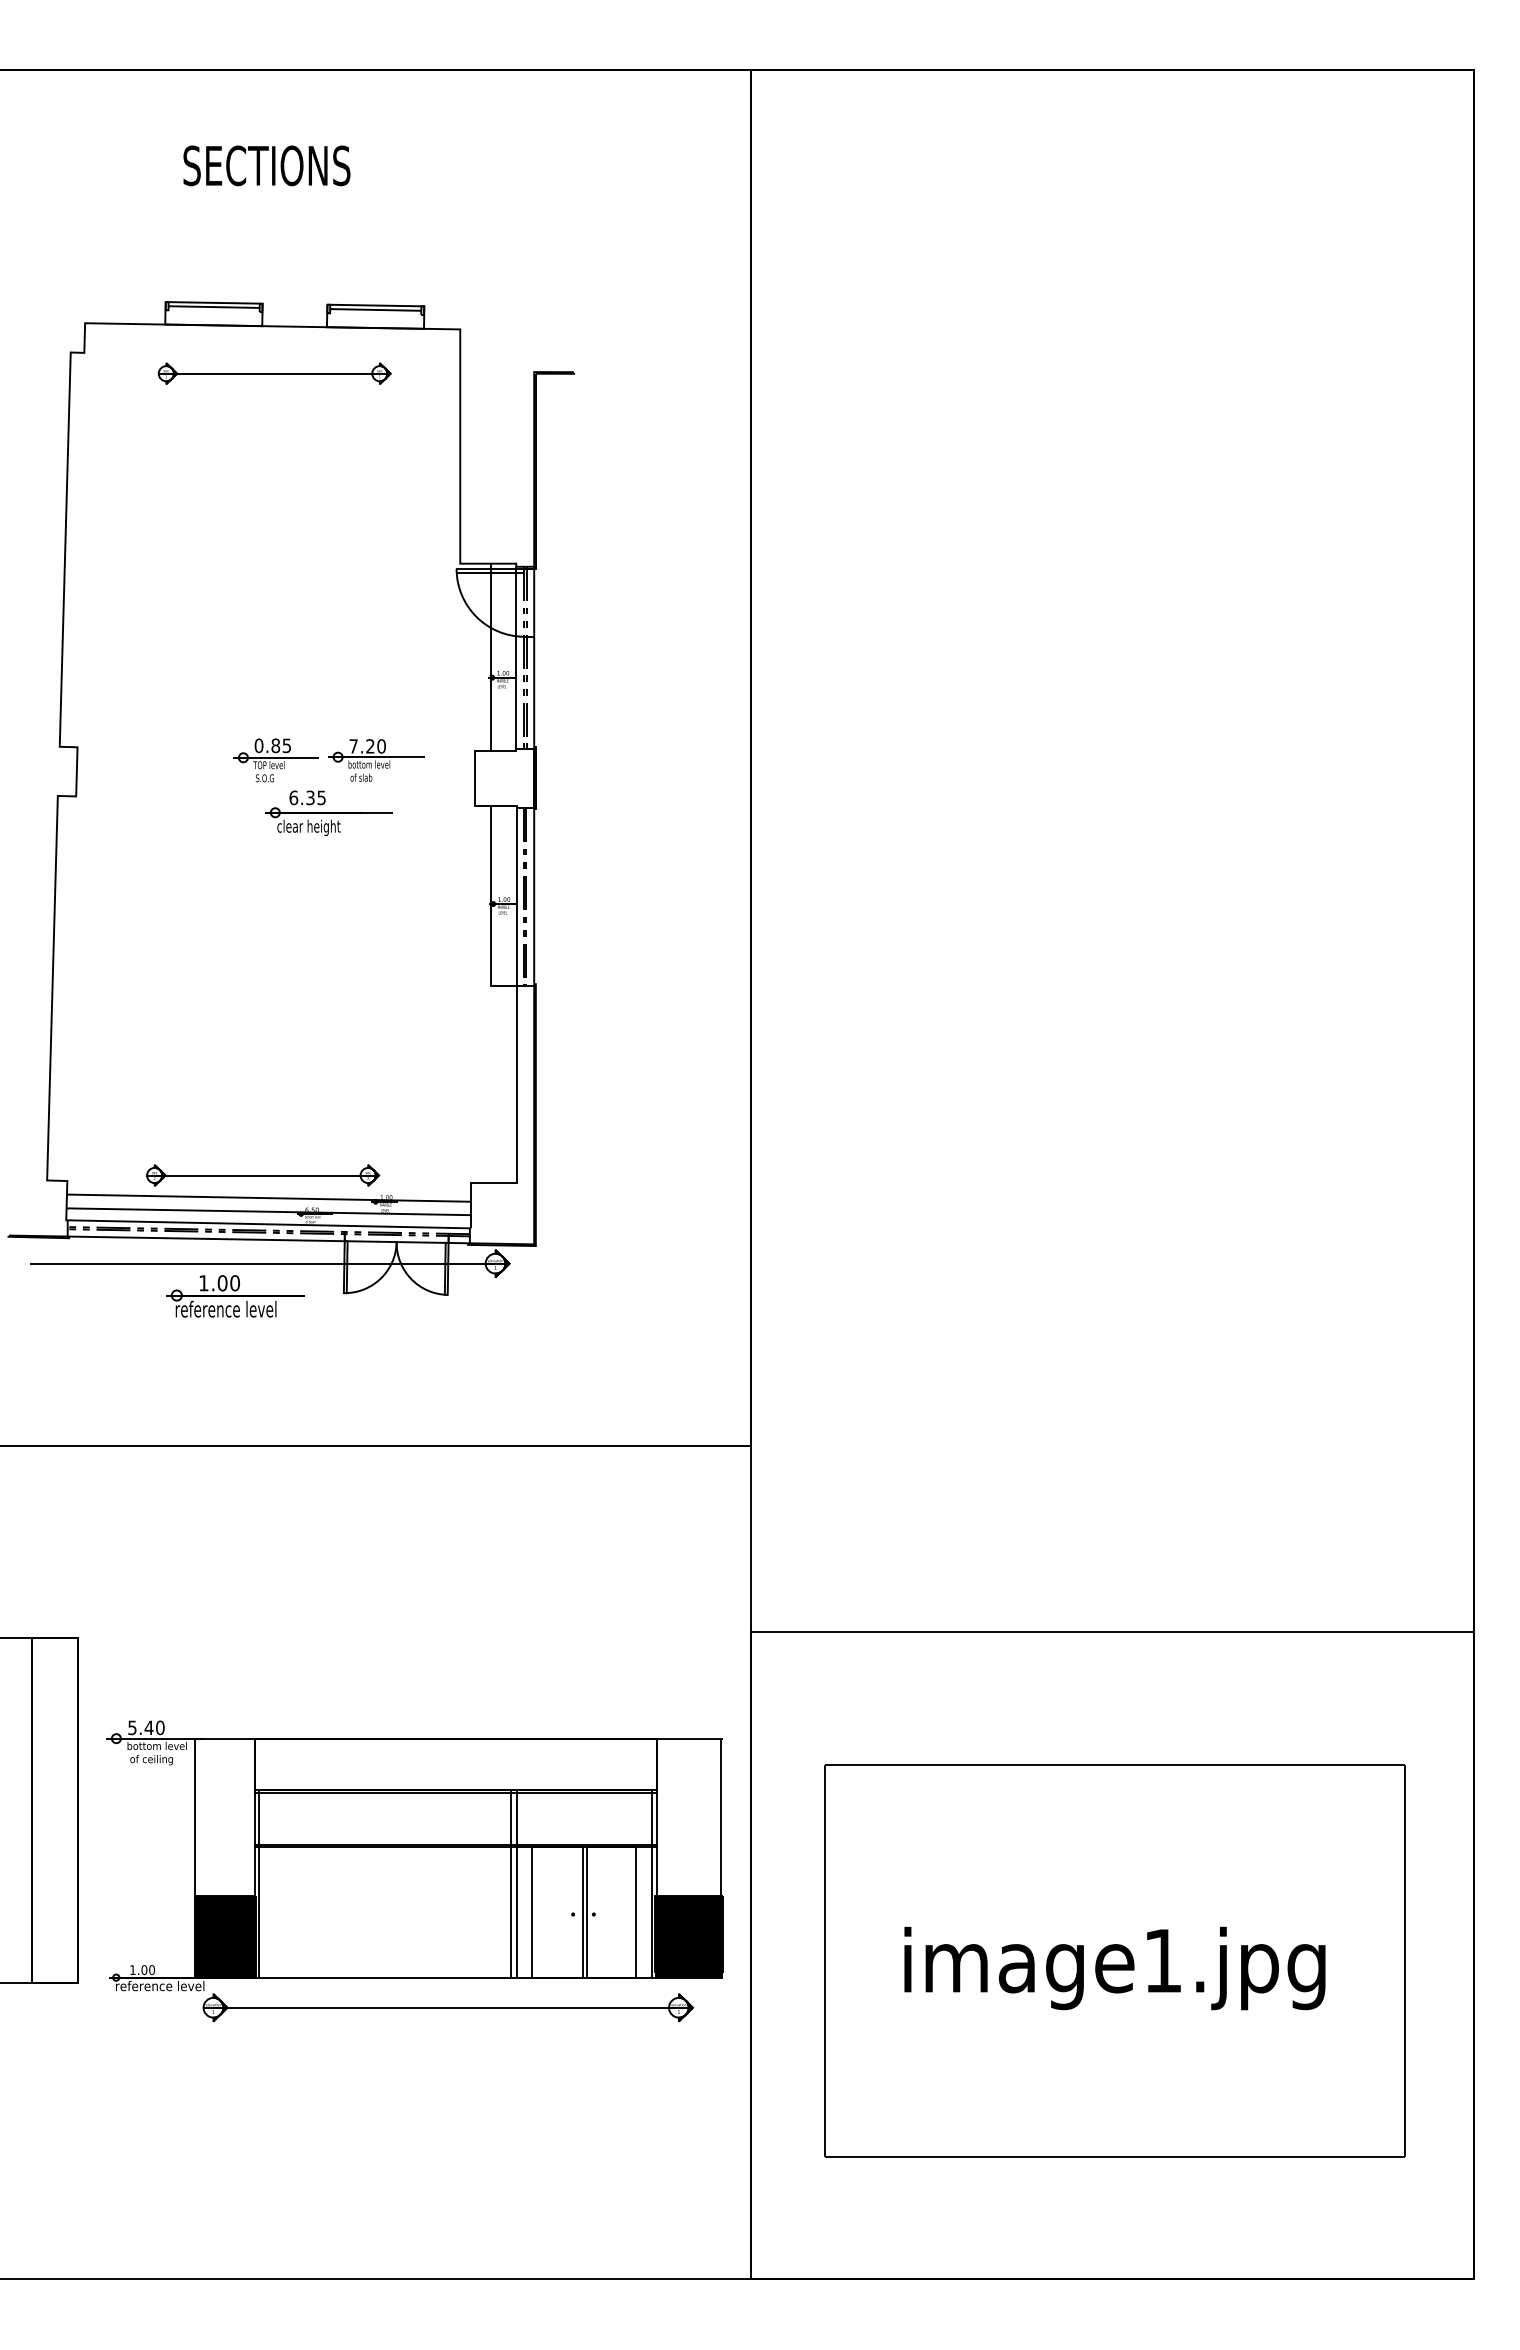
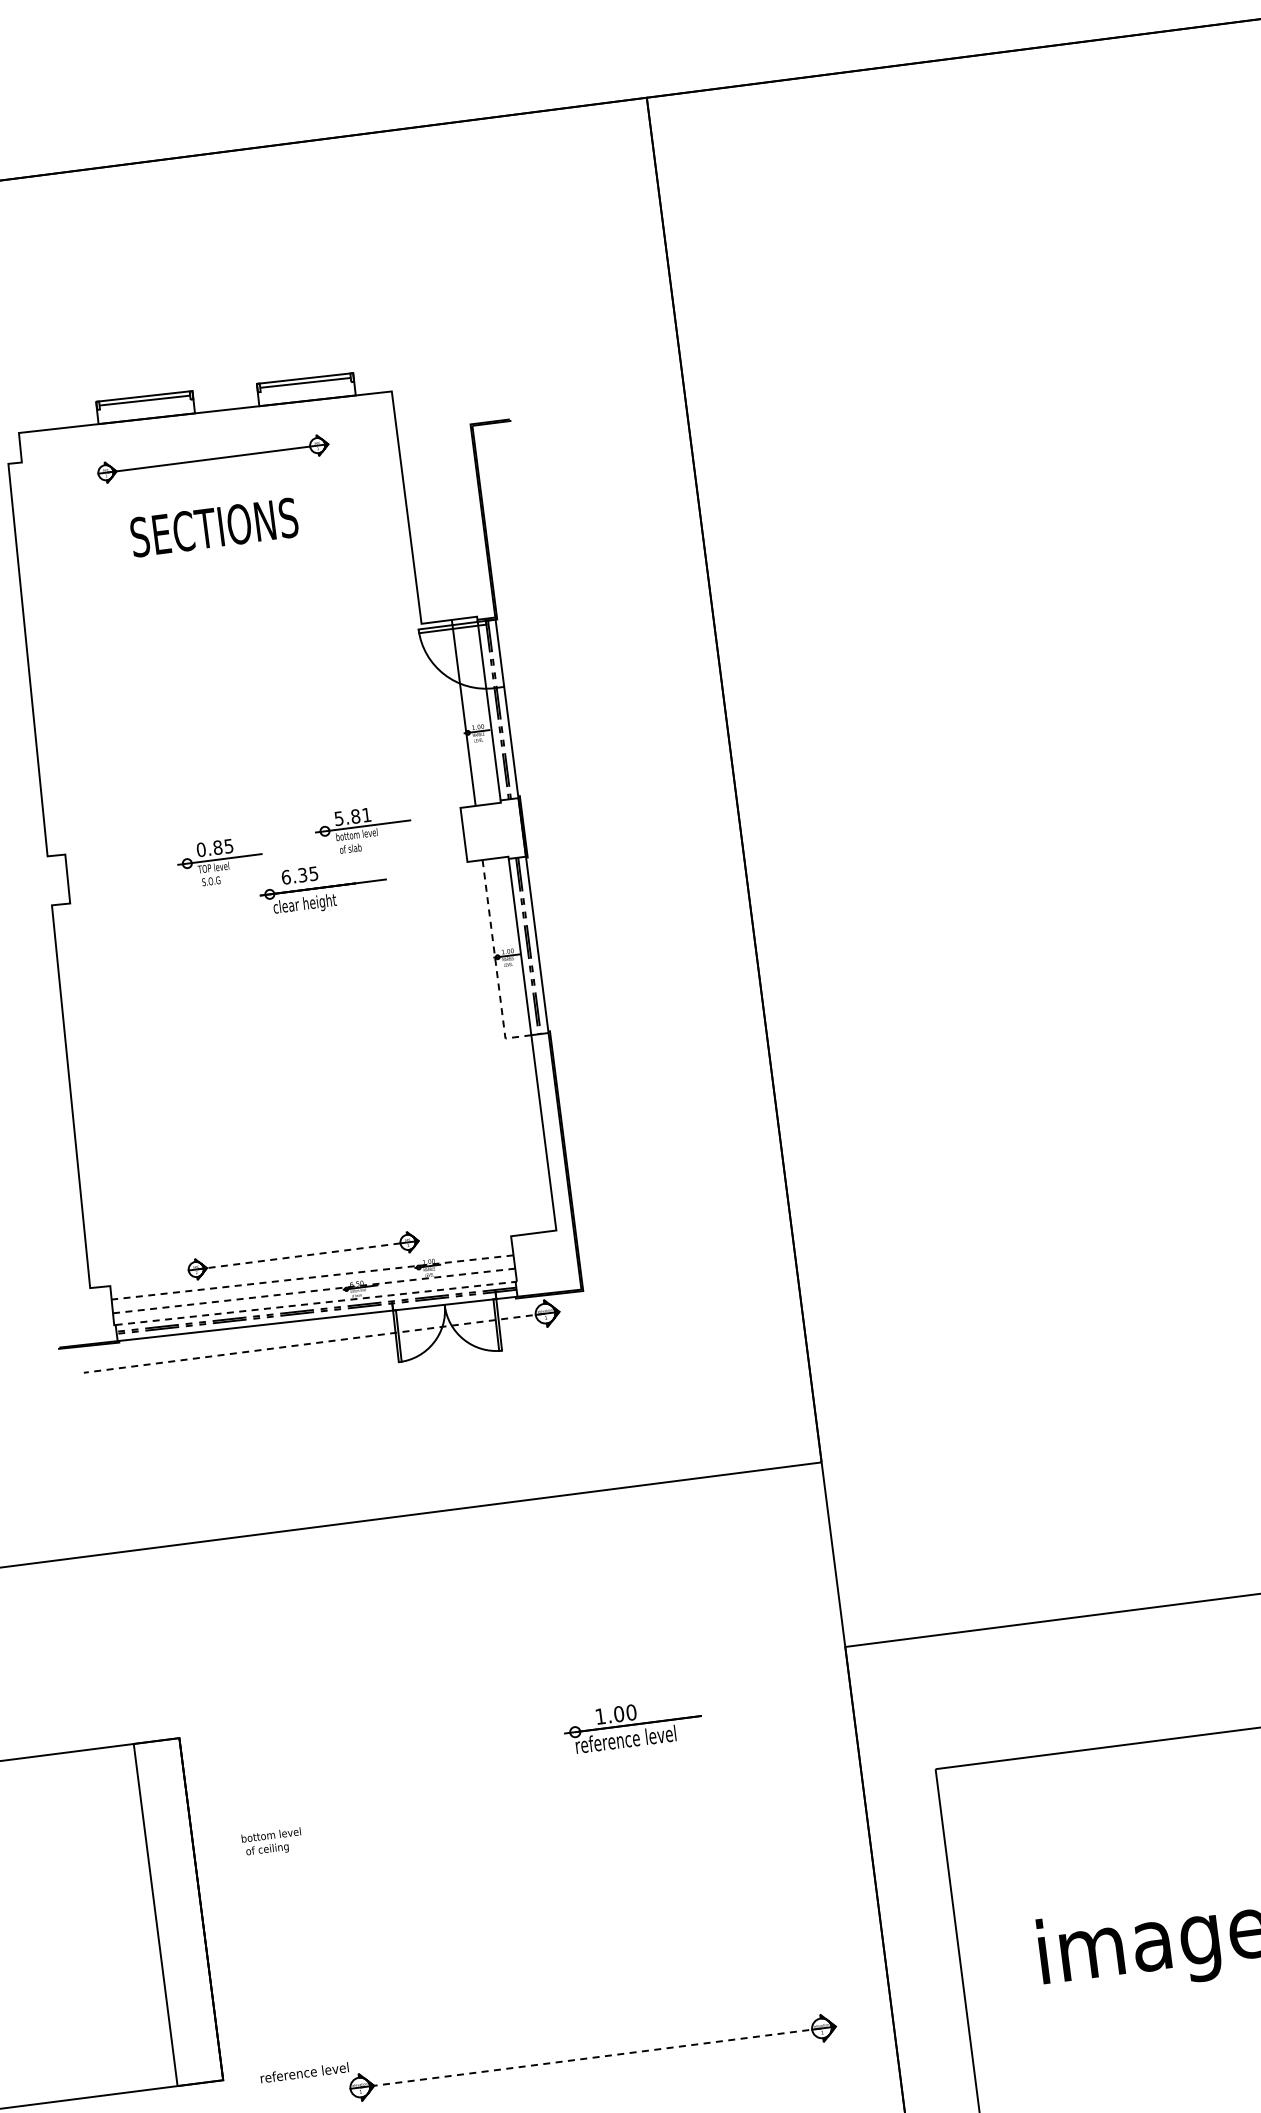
text: (266, 165) -> (213, 527), moved
text: (367, 746) -> (352, 816), 7.20 -> 5.81
part: (275, 760) -> (219, 862), moved
line: (490, 909) -> (495, 963), solid -> dashed
line: (257, 1175) -> (298, 1256), solid -> dashed
line: (268, 1198) -> (312, 1277), solid -> dashed
line: (269, 1211) -> (314, 1290), solid -> dashed
line: (269, 1224) -> (316, 1303), solid -> dashed
line: (262, 1263) -> (314, 1343), solid -> dashed
part: (235, 1296) -> (633, 1725), moved
part: (414, 1855) -> (540, 1910), removed
line: (445, 2007) -> (590, 2057), solid -> dashed

